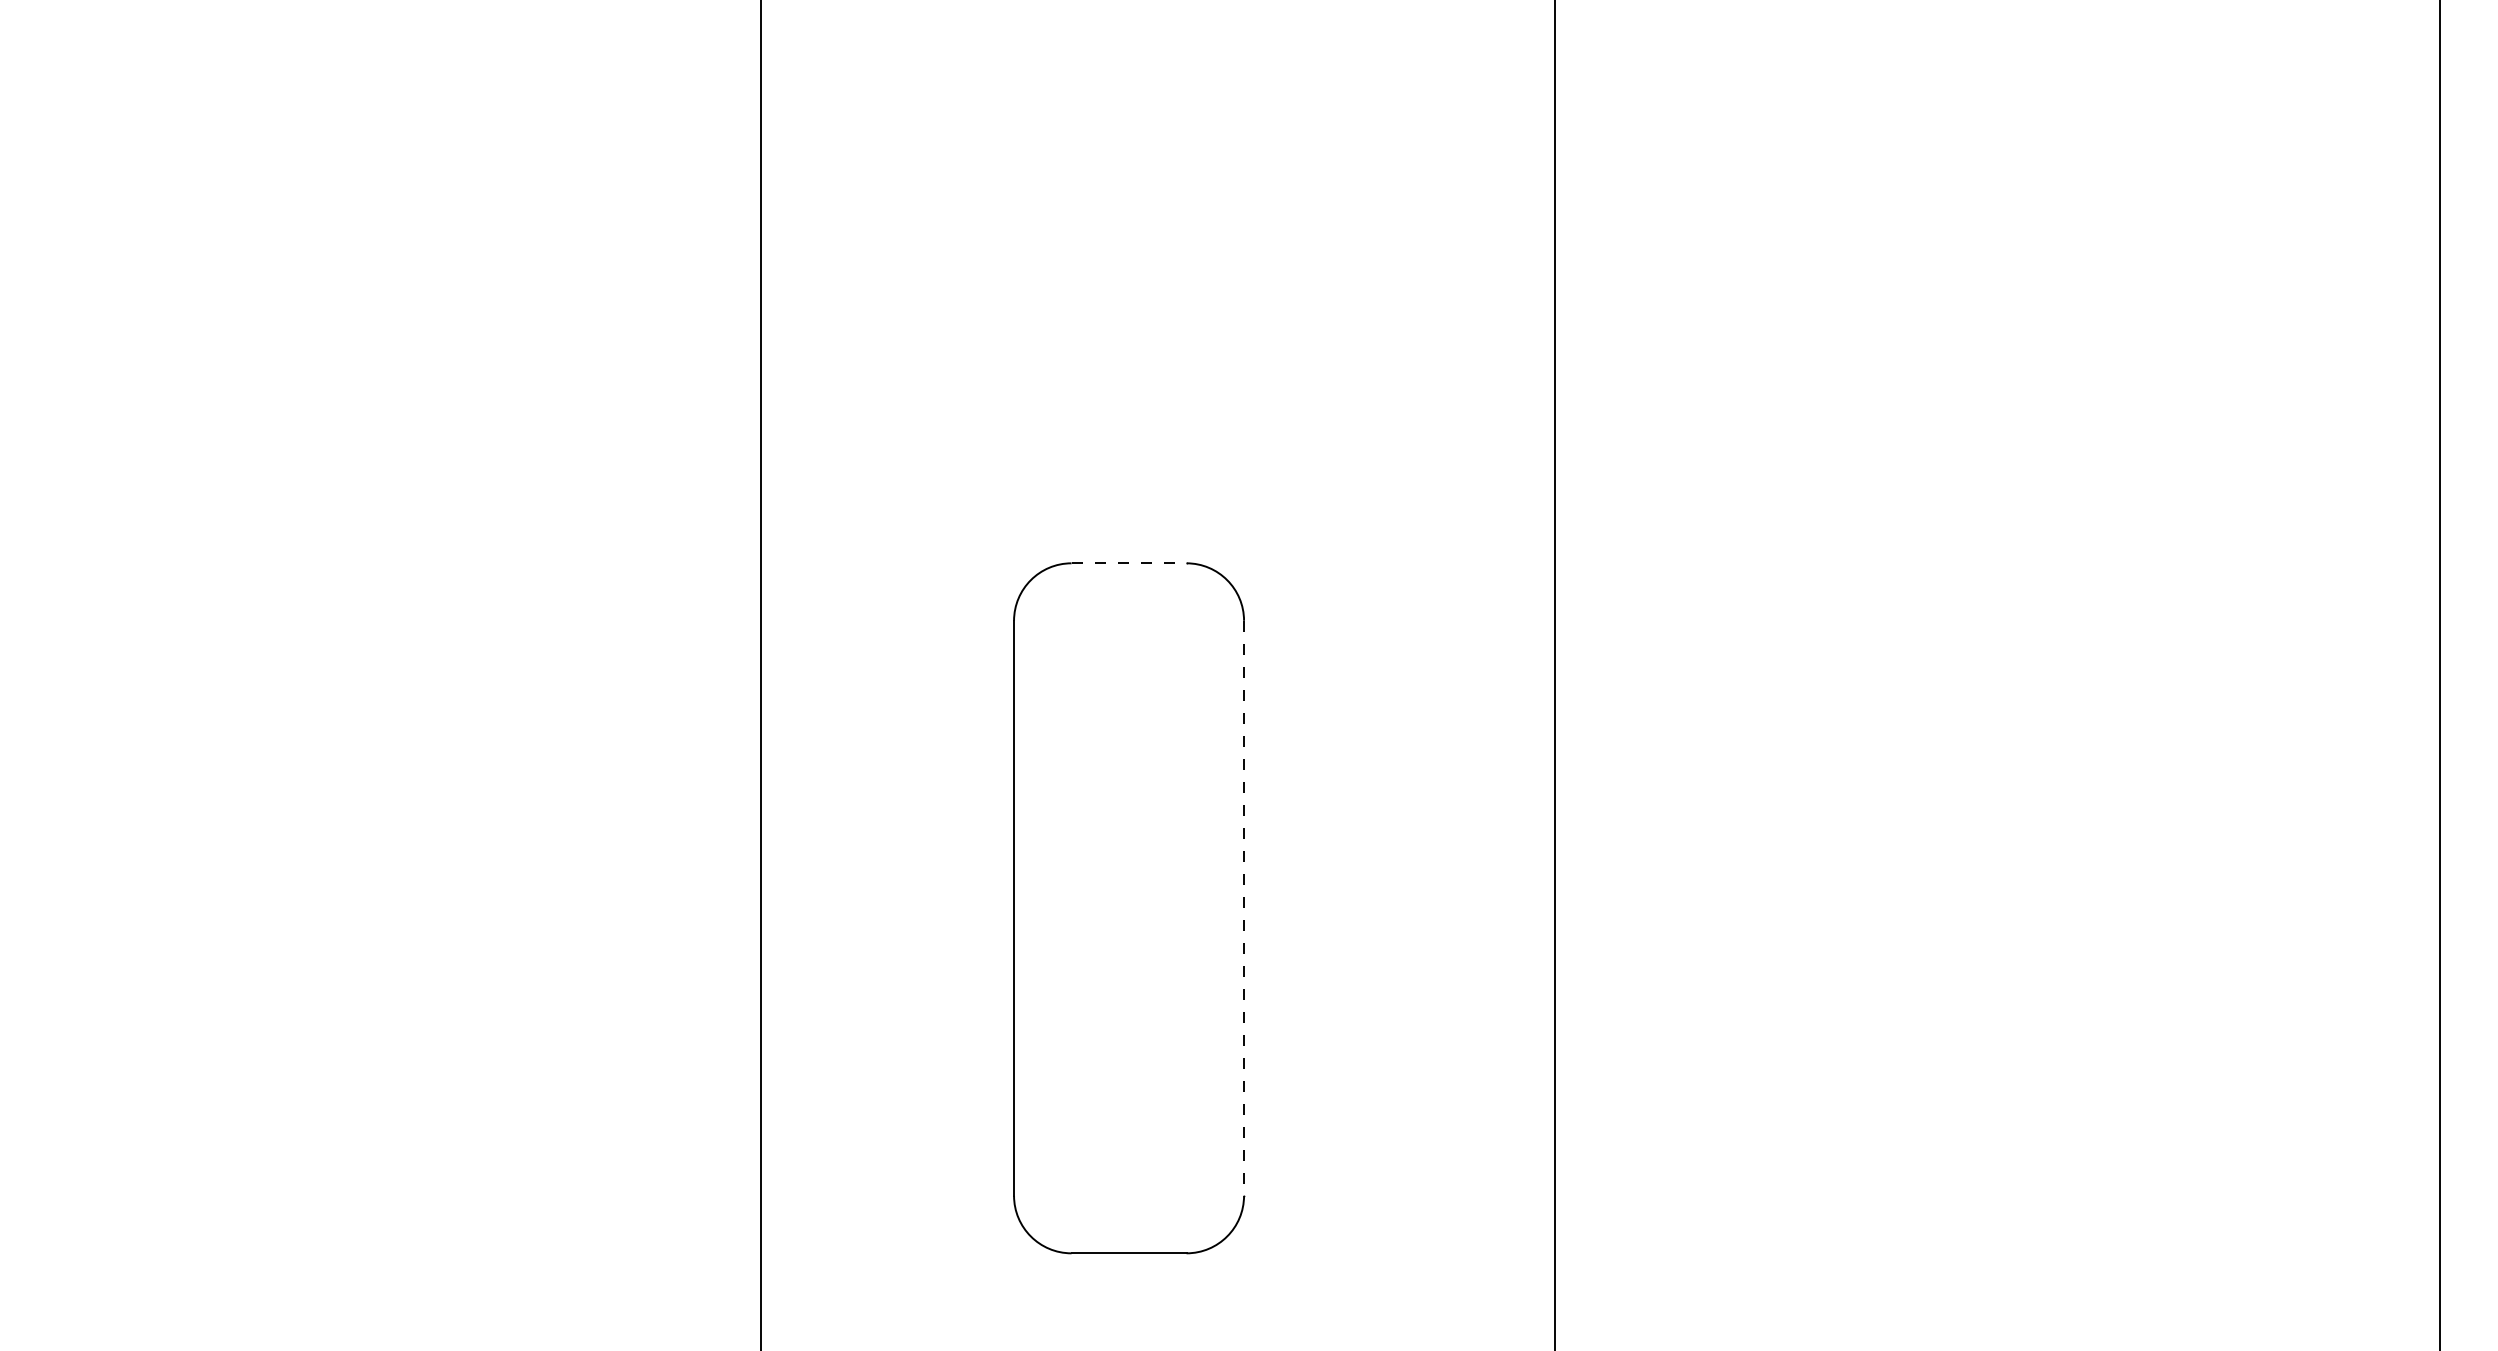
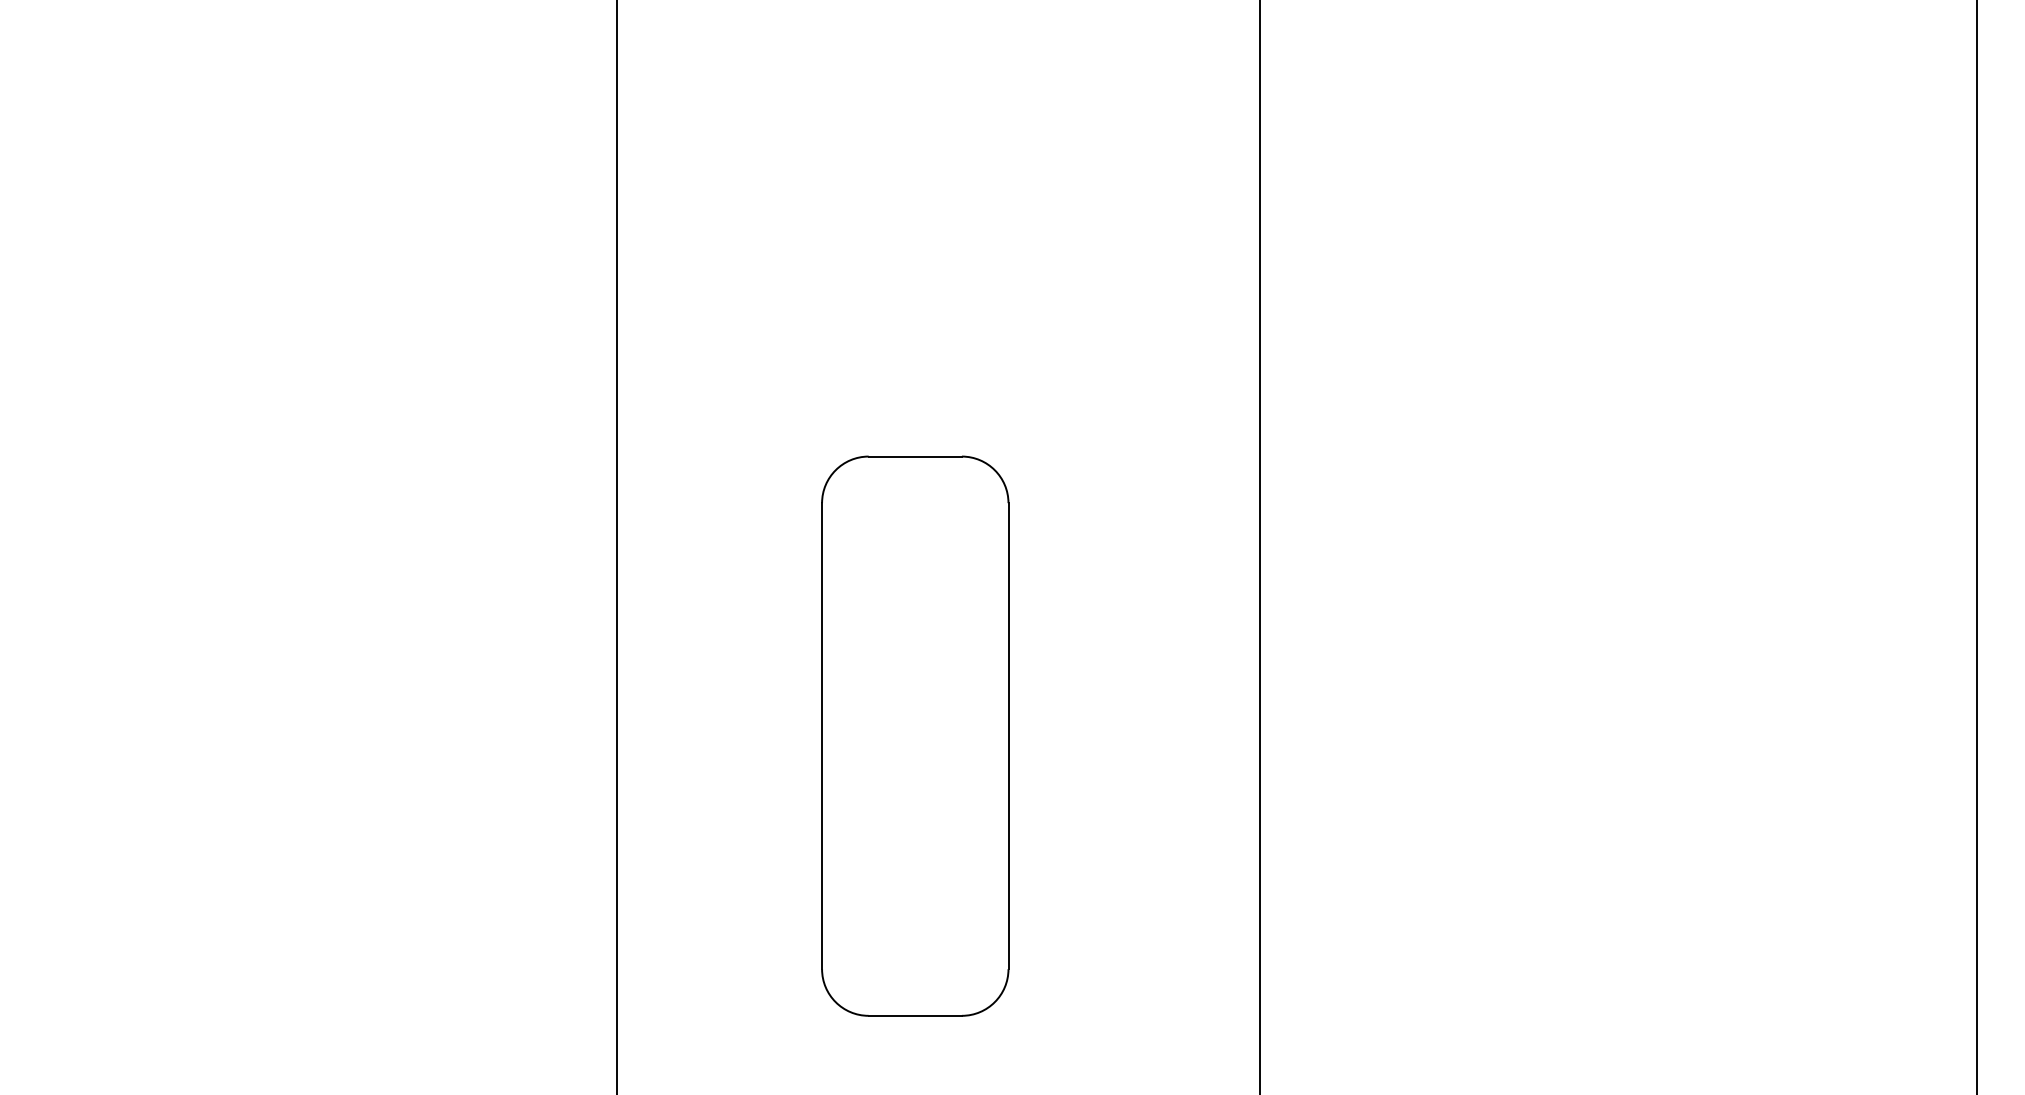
line: (1129, 563) -> (915, 456), dashed -> solid
line: (1244, 908) -> (1008, 736), dashed -> solid

